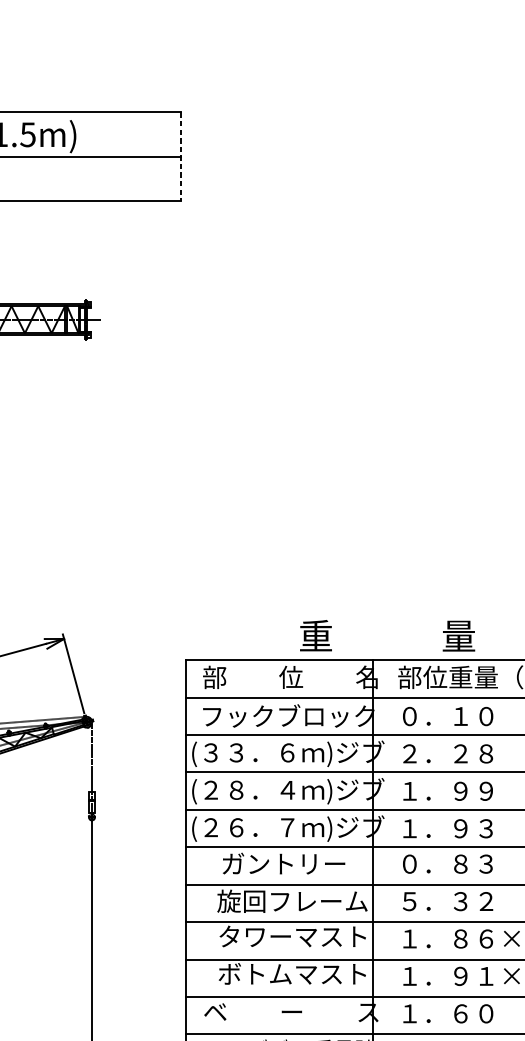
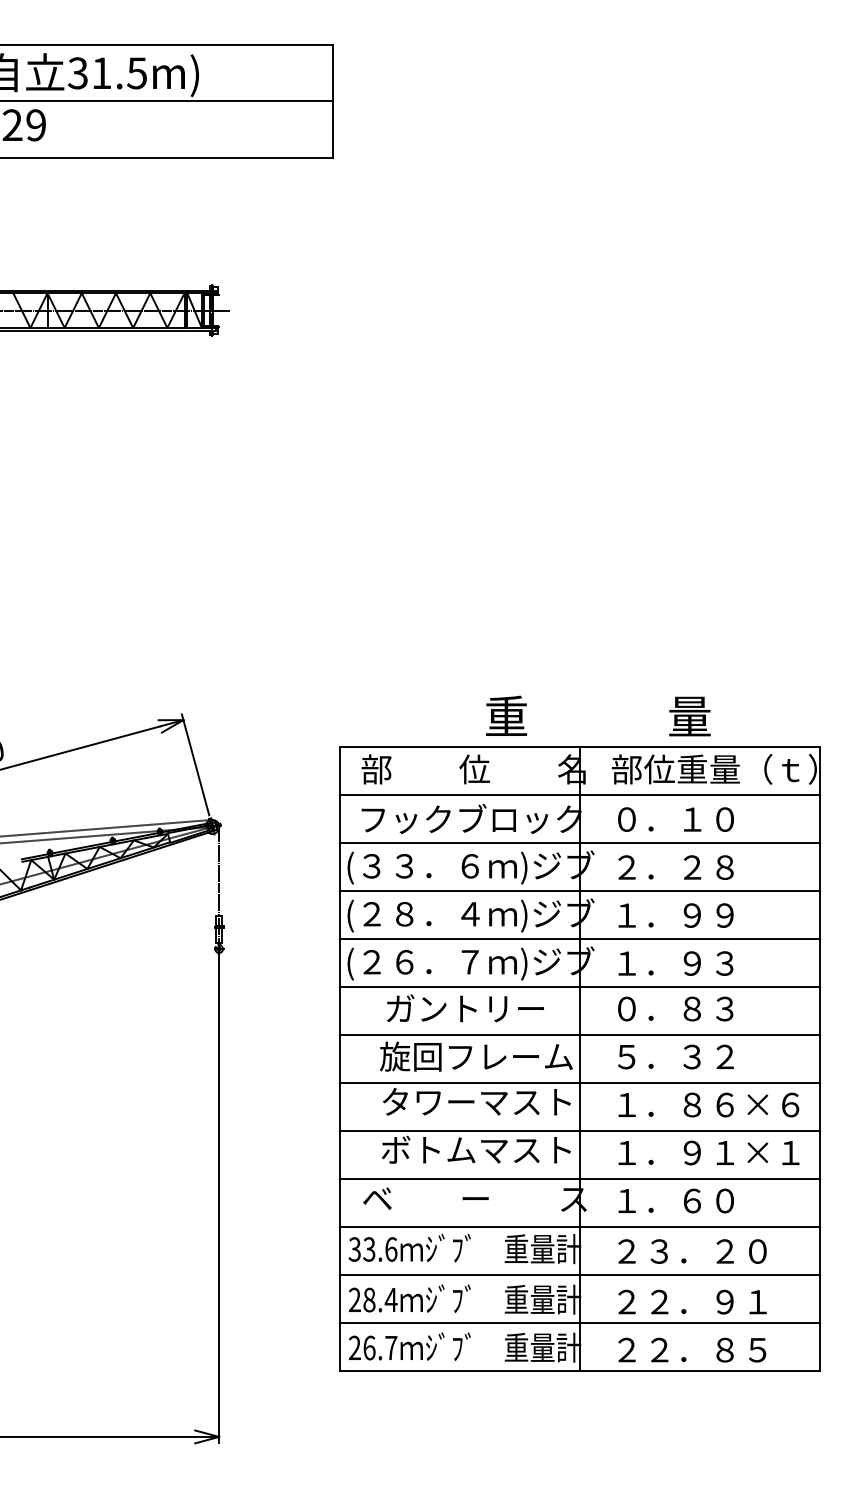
line: (181, 156) -> (333, 101), dashed -> solid

